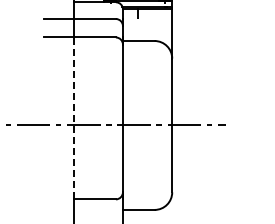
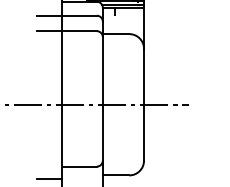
line: (73, 118) -> (61, 98), dashed -> solid
line: (58, 214) -> (48, 179), added

